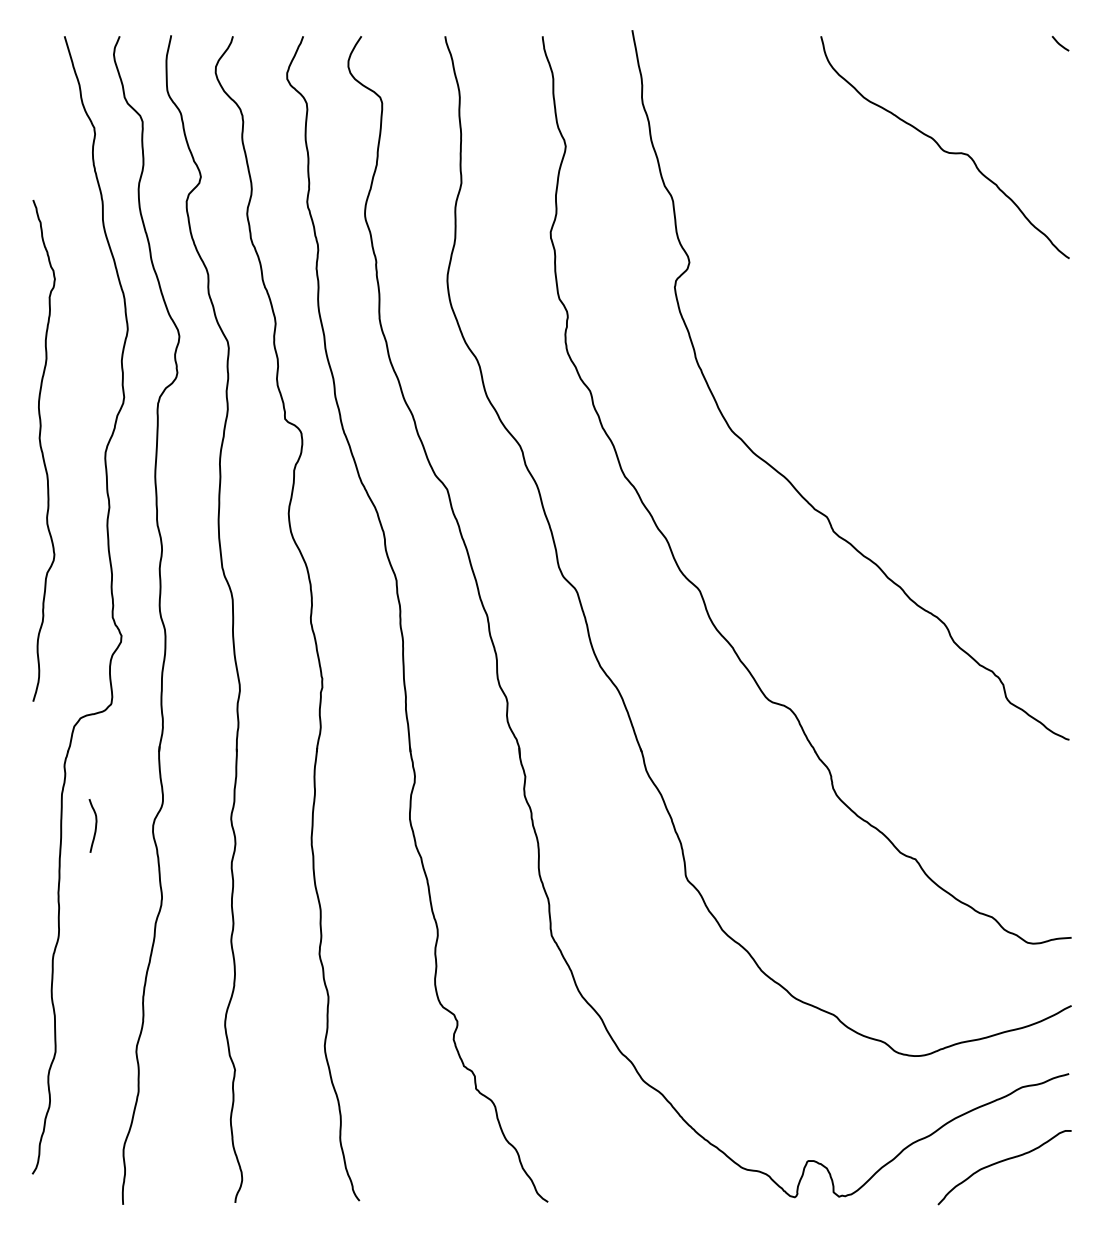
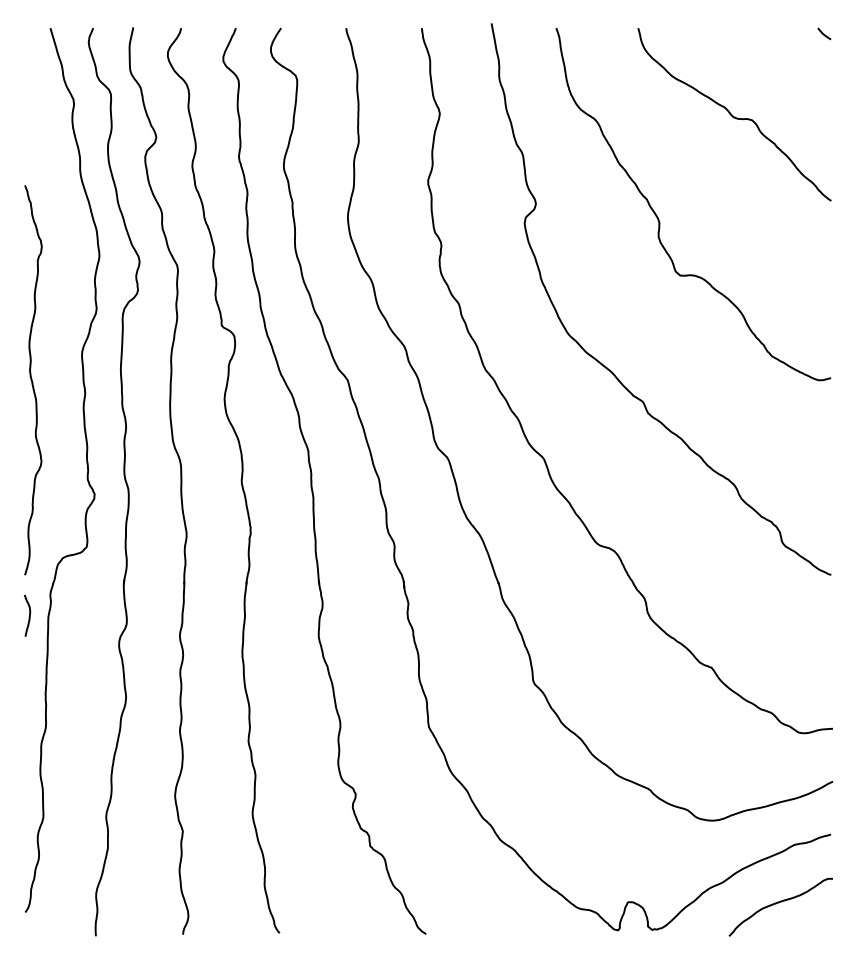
curve: (848, 282) -> (659, 219), added
curve: (42, 451) -> (32, 380), moved
curve: (94, 826) -> (28, 616), moved

